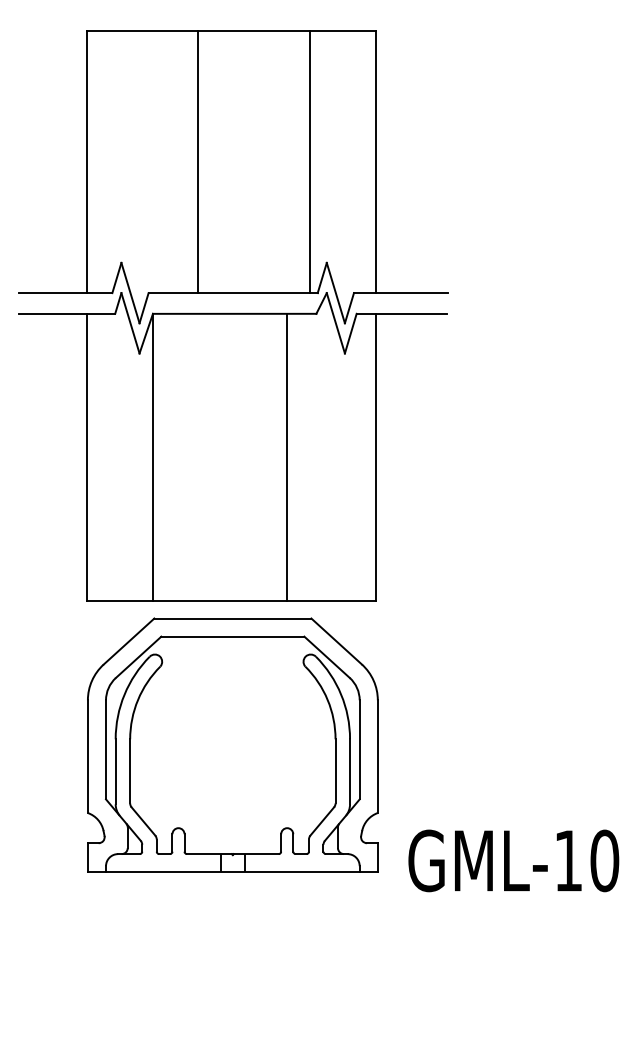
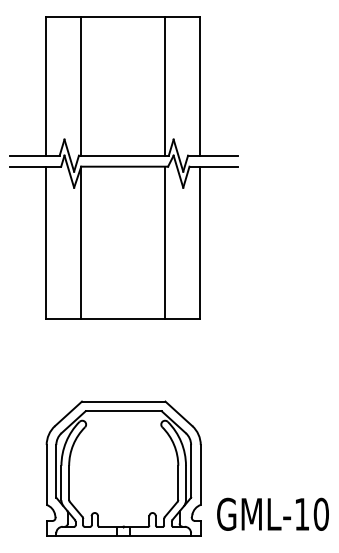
line: (198, 161) -> (81, 85), moved
line: (287, 456) -> (164, 242), moved
part: (232, 744) -> (123, 468), moved
text: (512, 859) -> (272, 513), moved

